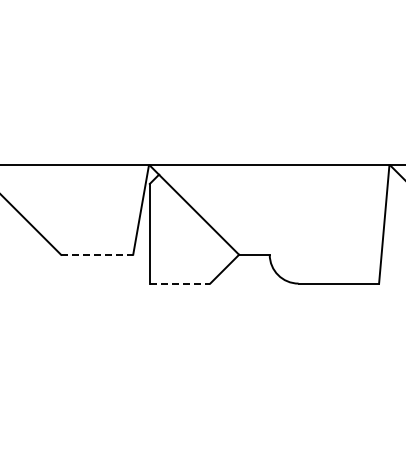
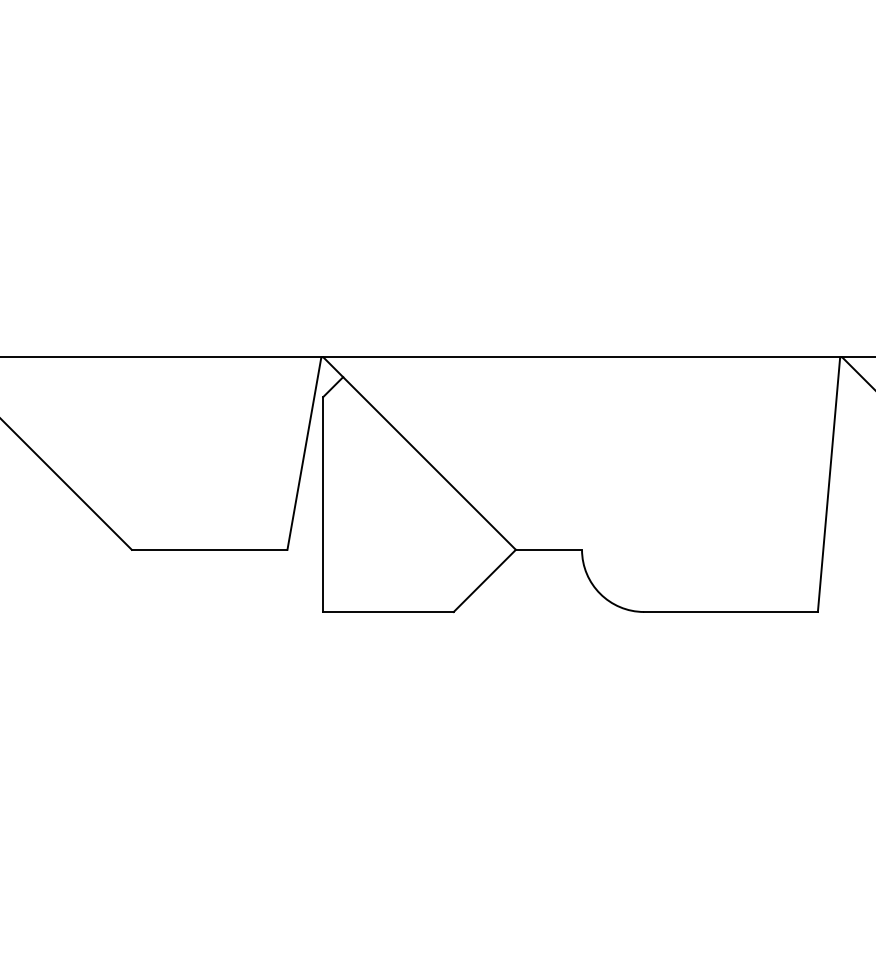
line: (97, 254) -> (210, 549), dashed -> solid
line: (180, 283) -> (389, 611), dashed -> solid

